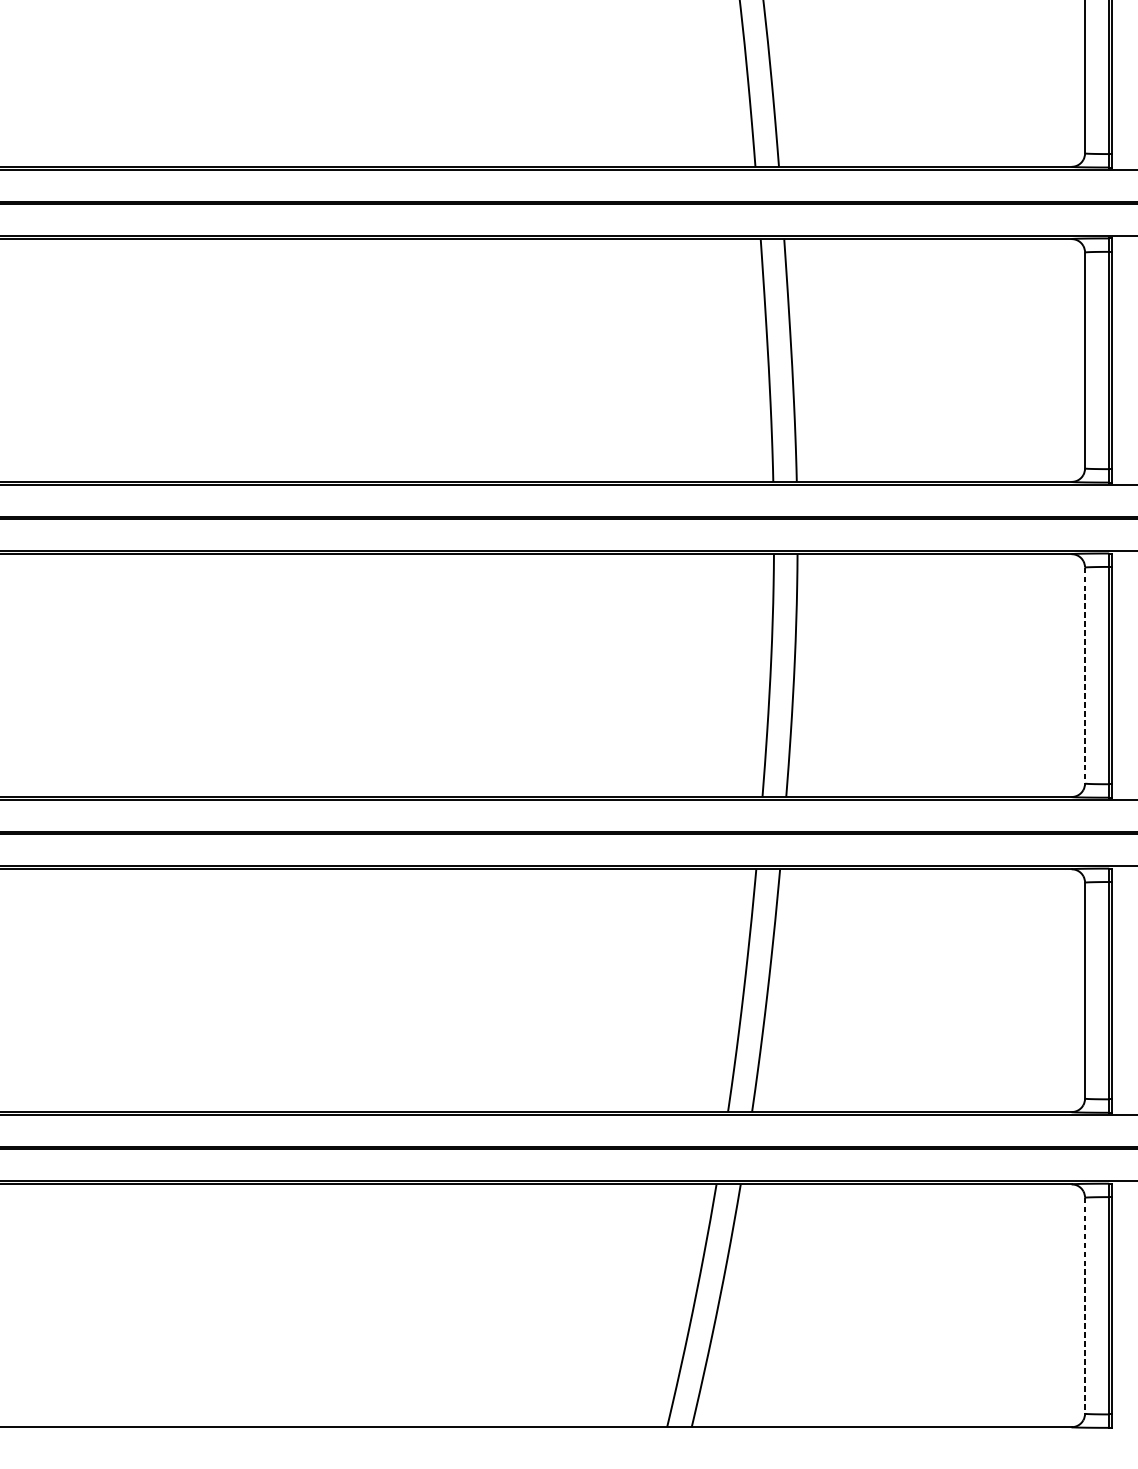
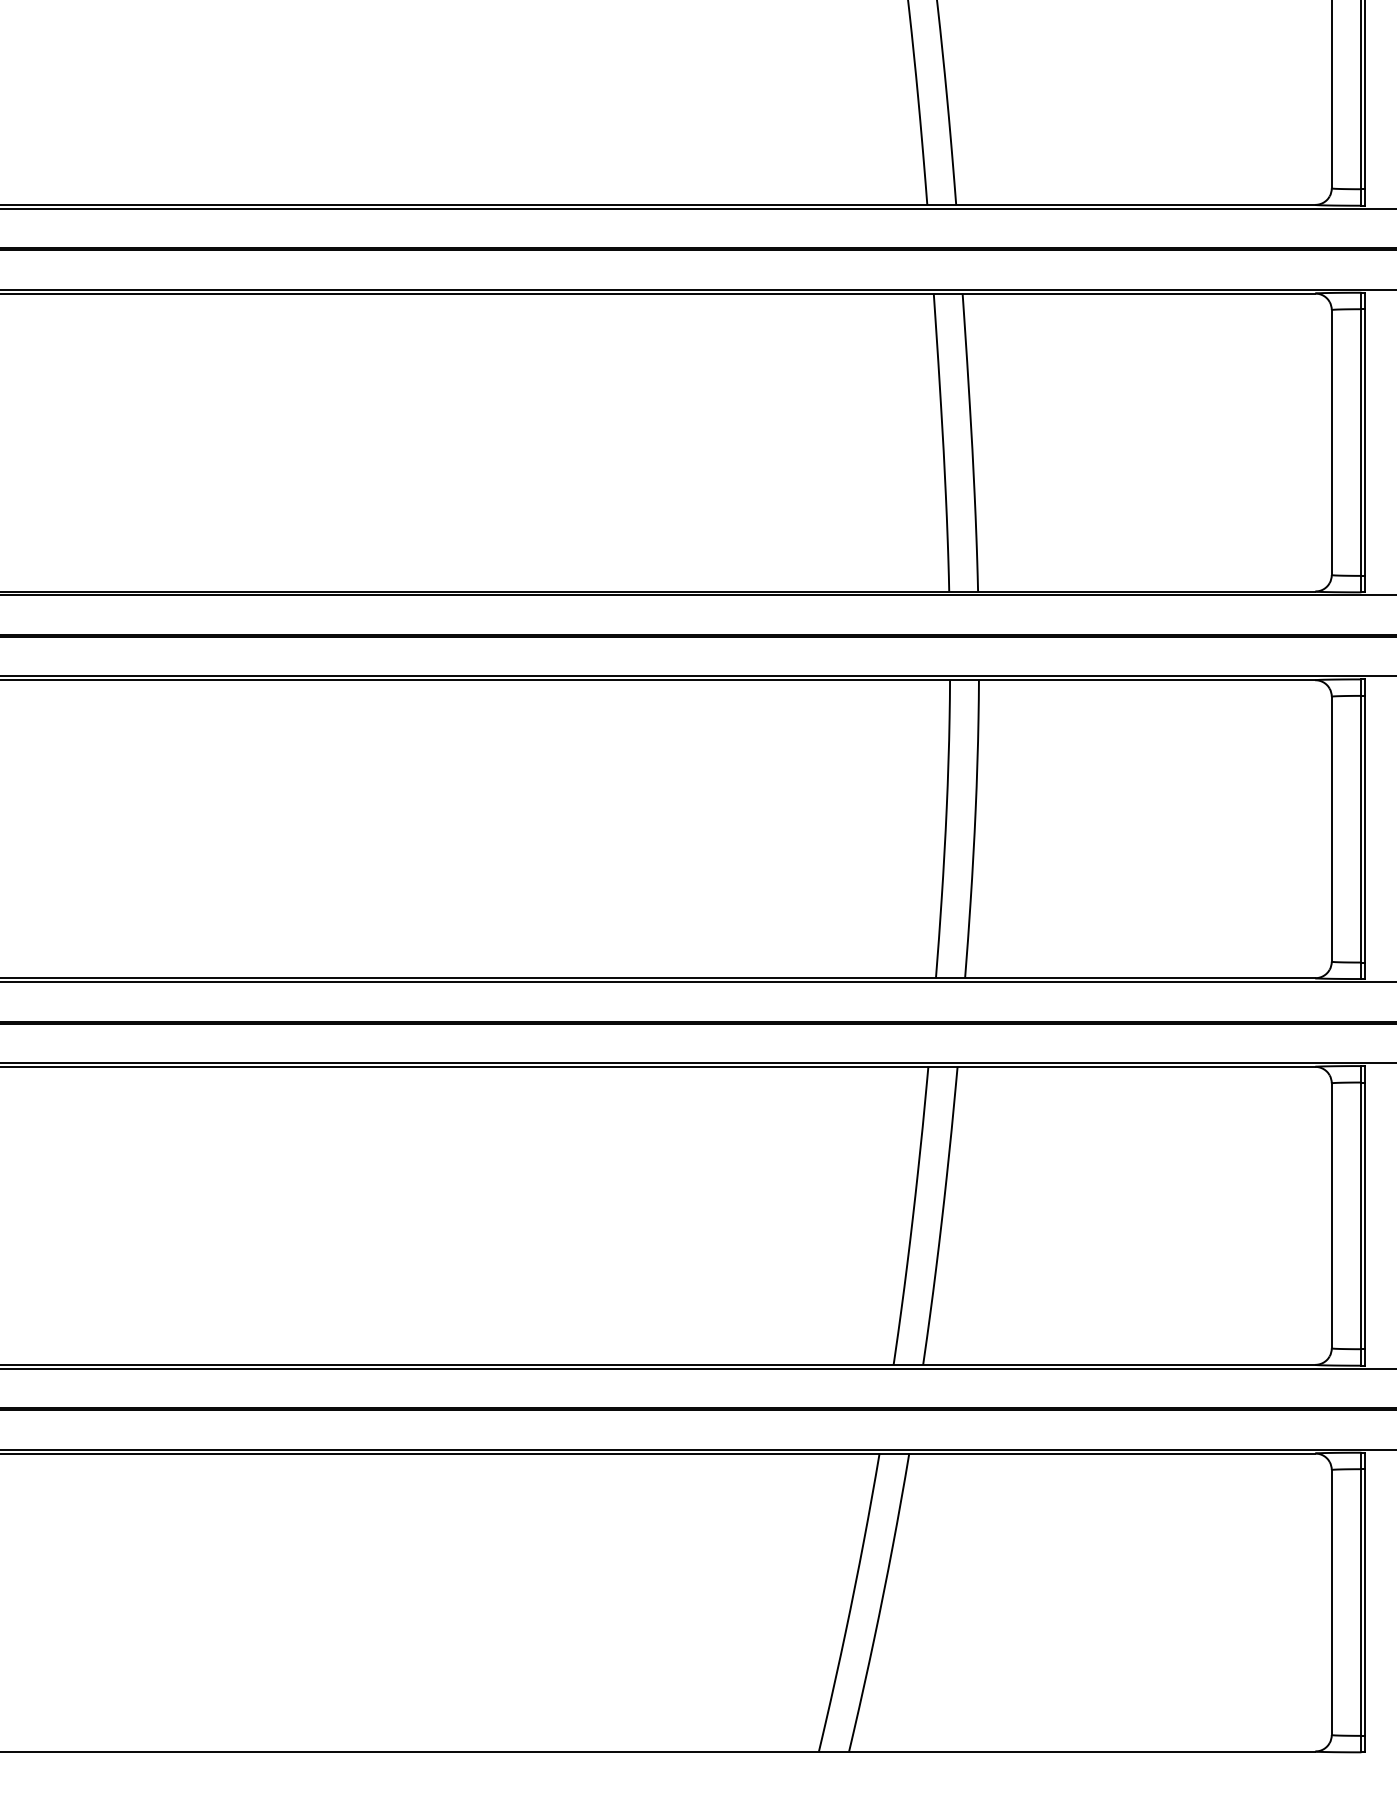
line: (1084, 675) -> (1331, 829), dashed -> solid
line: (1084, 1305) -> (1331, 1602), dashed -> solid

